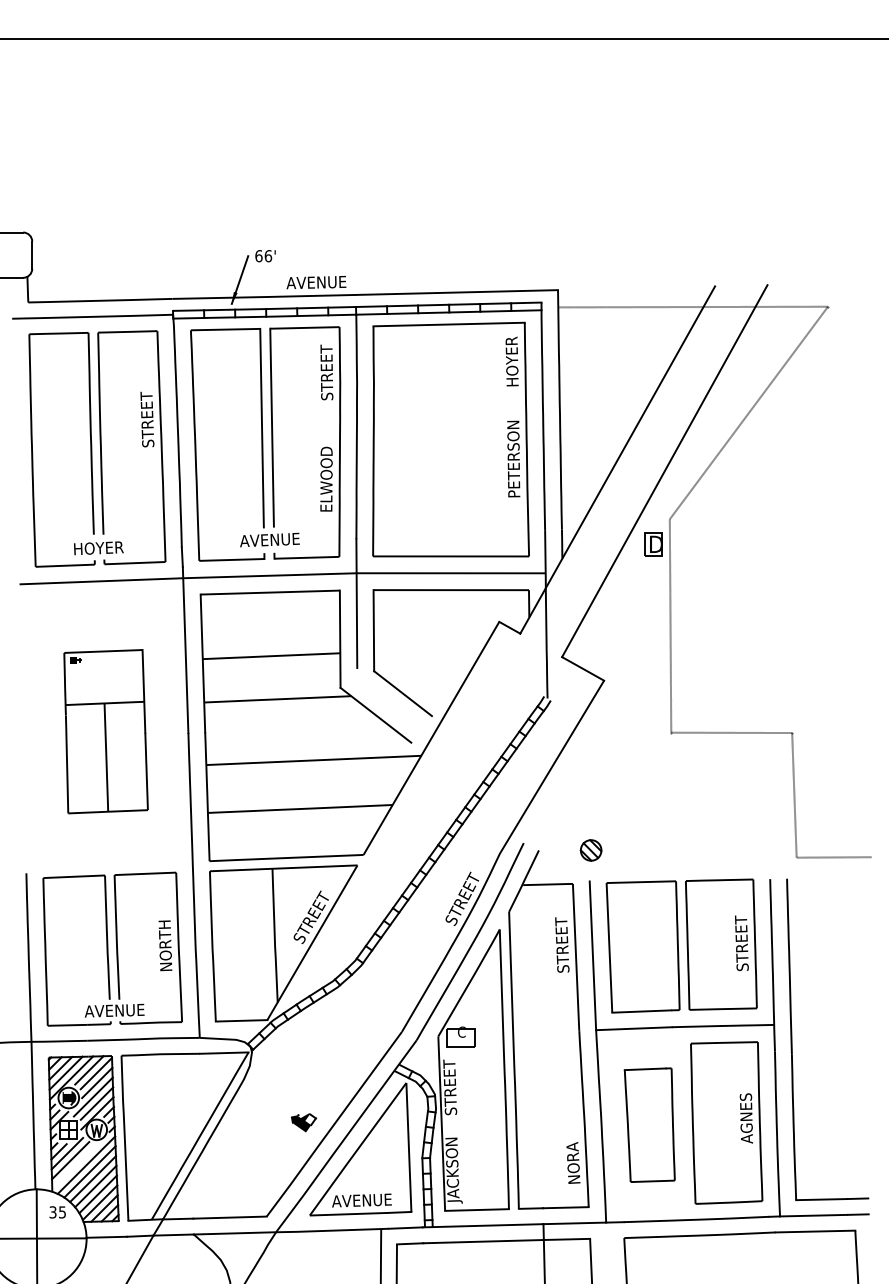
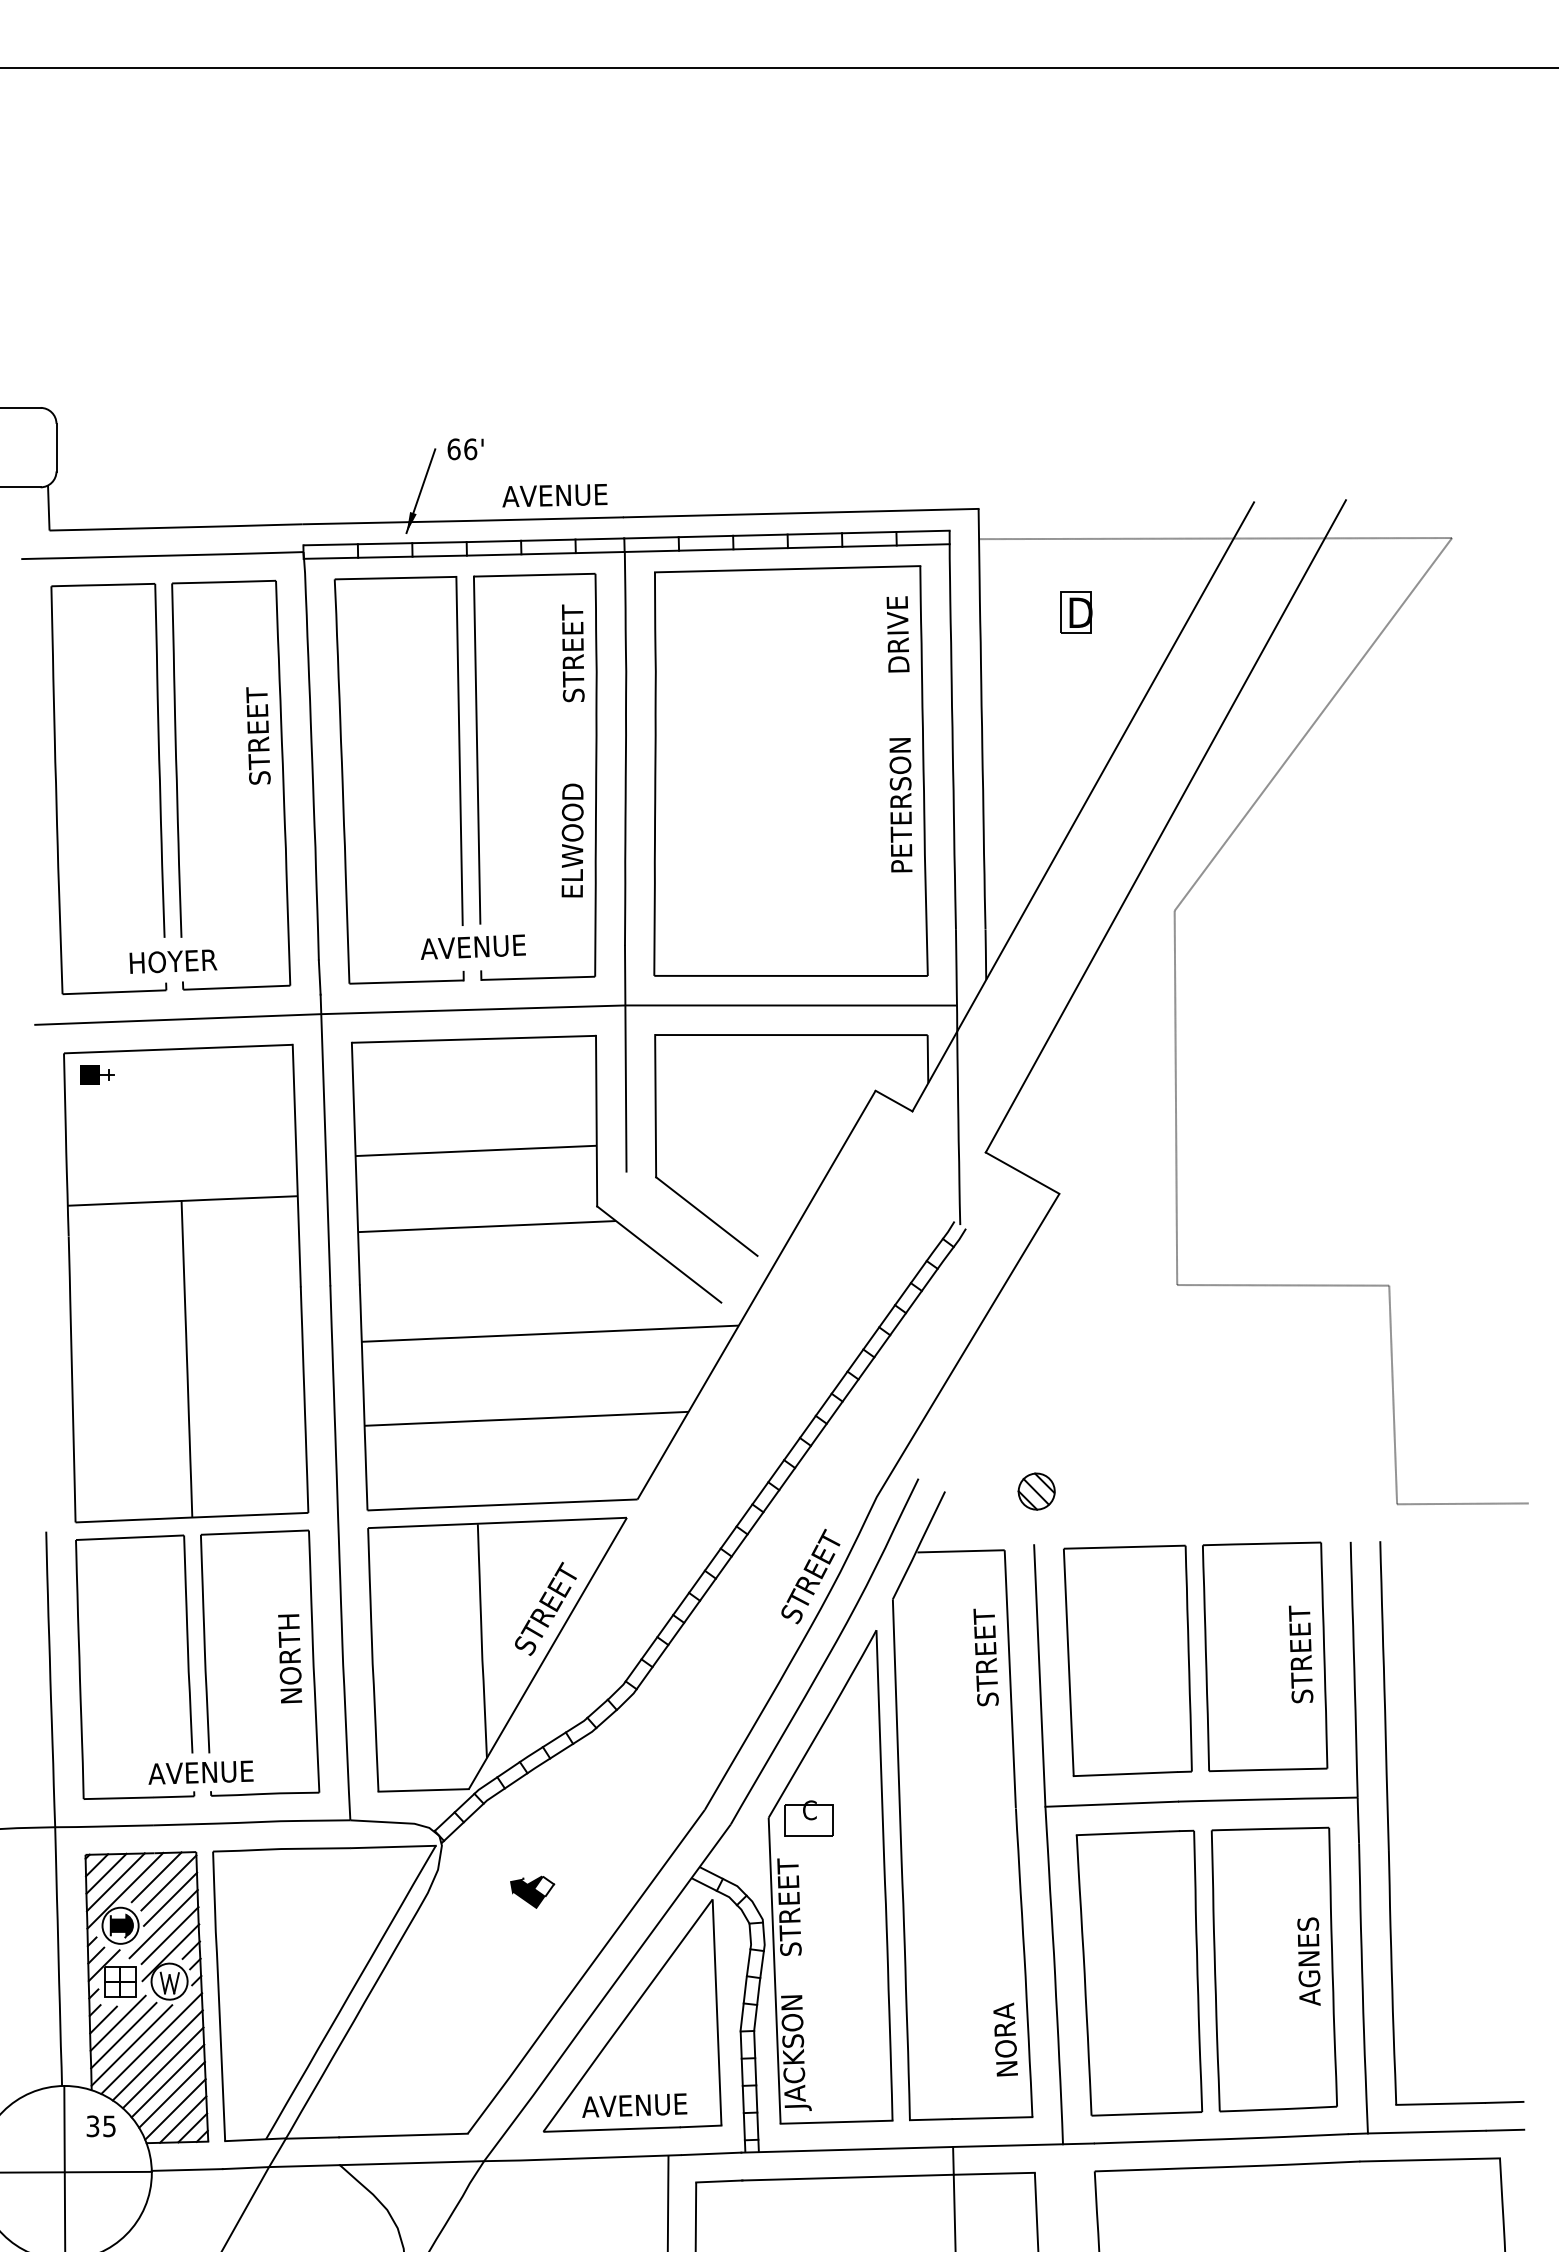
text: (511, 361) -> (897, 634), HOYER -> DRIVE
part: (653, 544) -> (1075, 613), moved
part: (105, 731) -> (184, 1282), size x1.67
part: (304, 1122) -> (533, 1891), moved
part: (649, 1125) -> (1139, 1973), size x1.43
line: (75, 1166) -> (132, 2045), added

